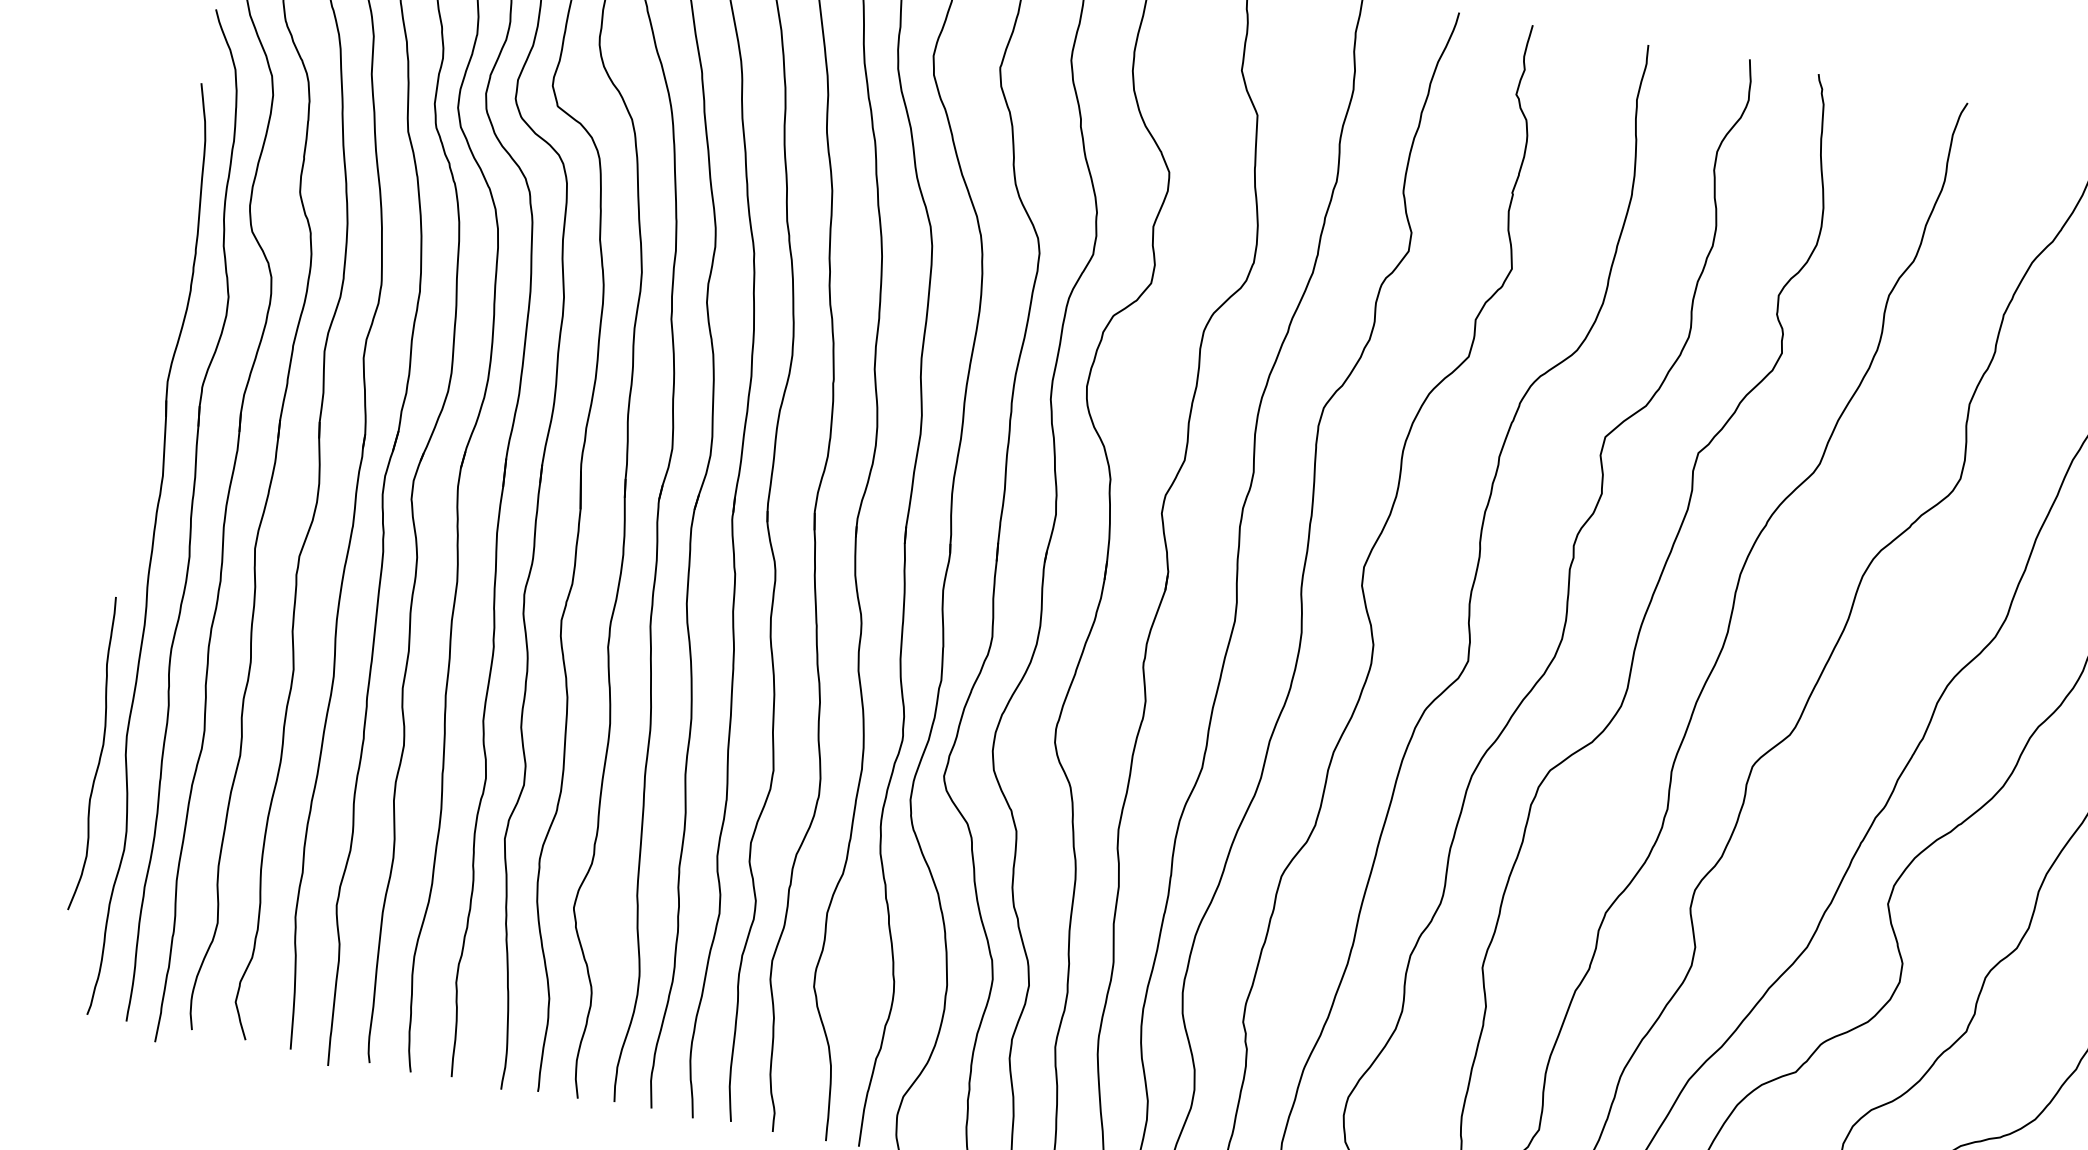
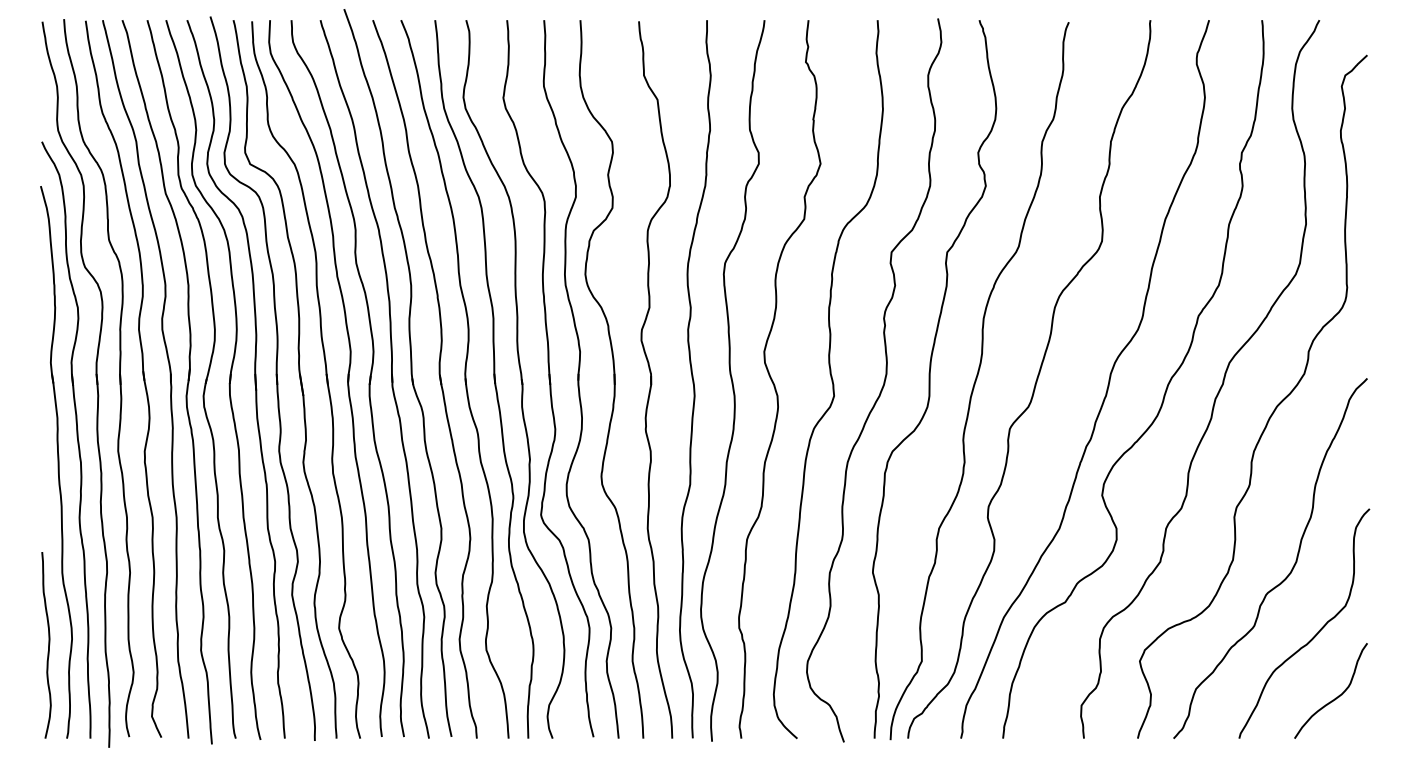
curve: (99, 755) -> (48, 645), moved

